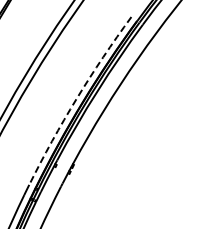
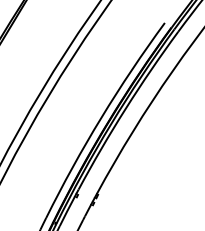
arc: (76, 98) -> (101, 117), dashed -> solid

